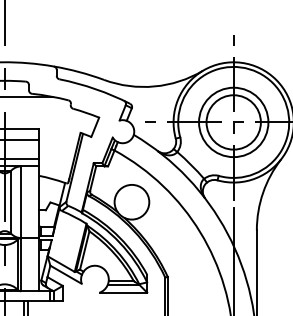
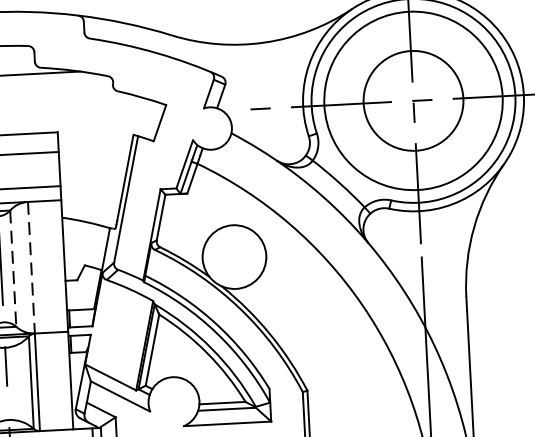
circle: (233, 122) -> (413, 101), size x1.4
line: (11, 202) -> (13, 269), solid -> dashed
line: (21, 202) -> (31, 268), solid -> dashed

